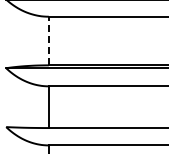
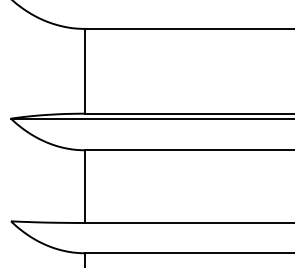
line: (48, 40) -> (84, 70), dashed -> solid

